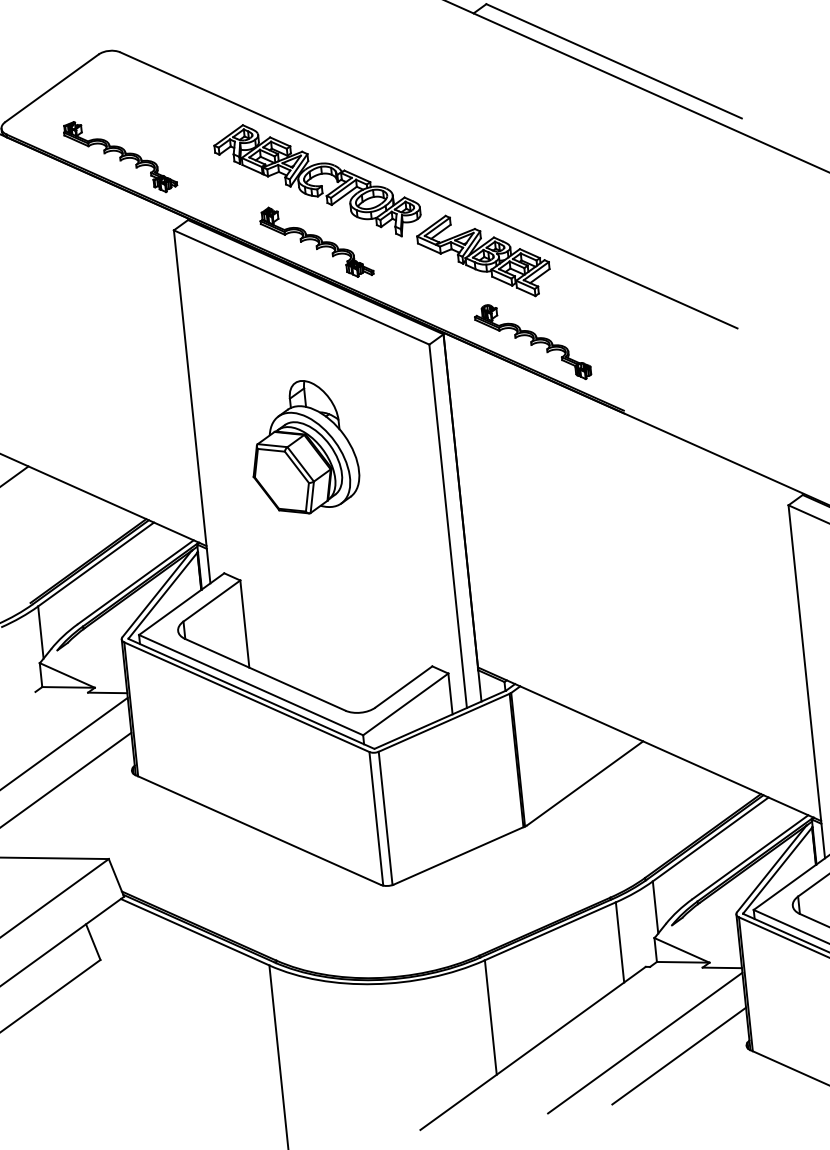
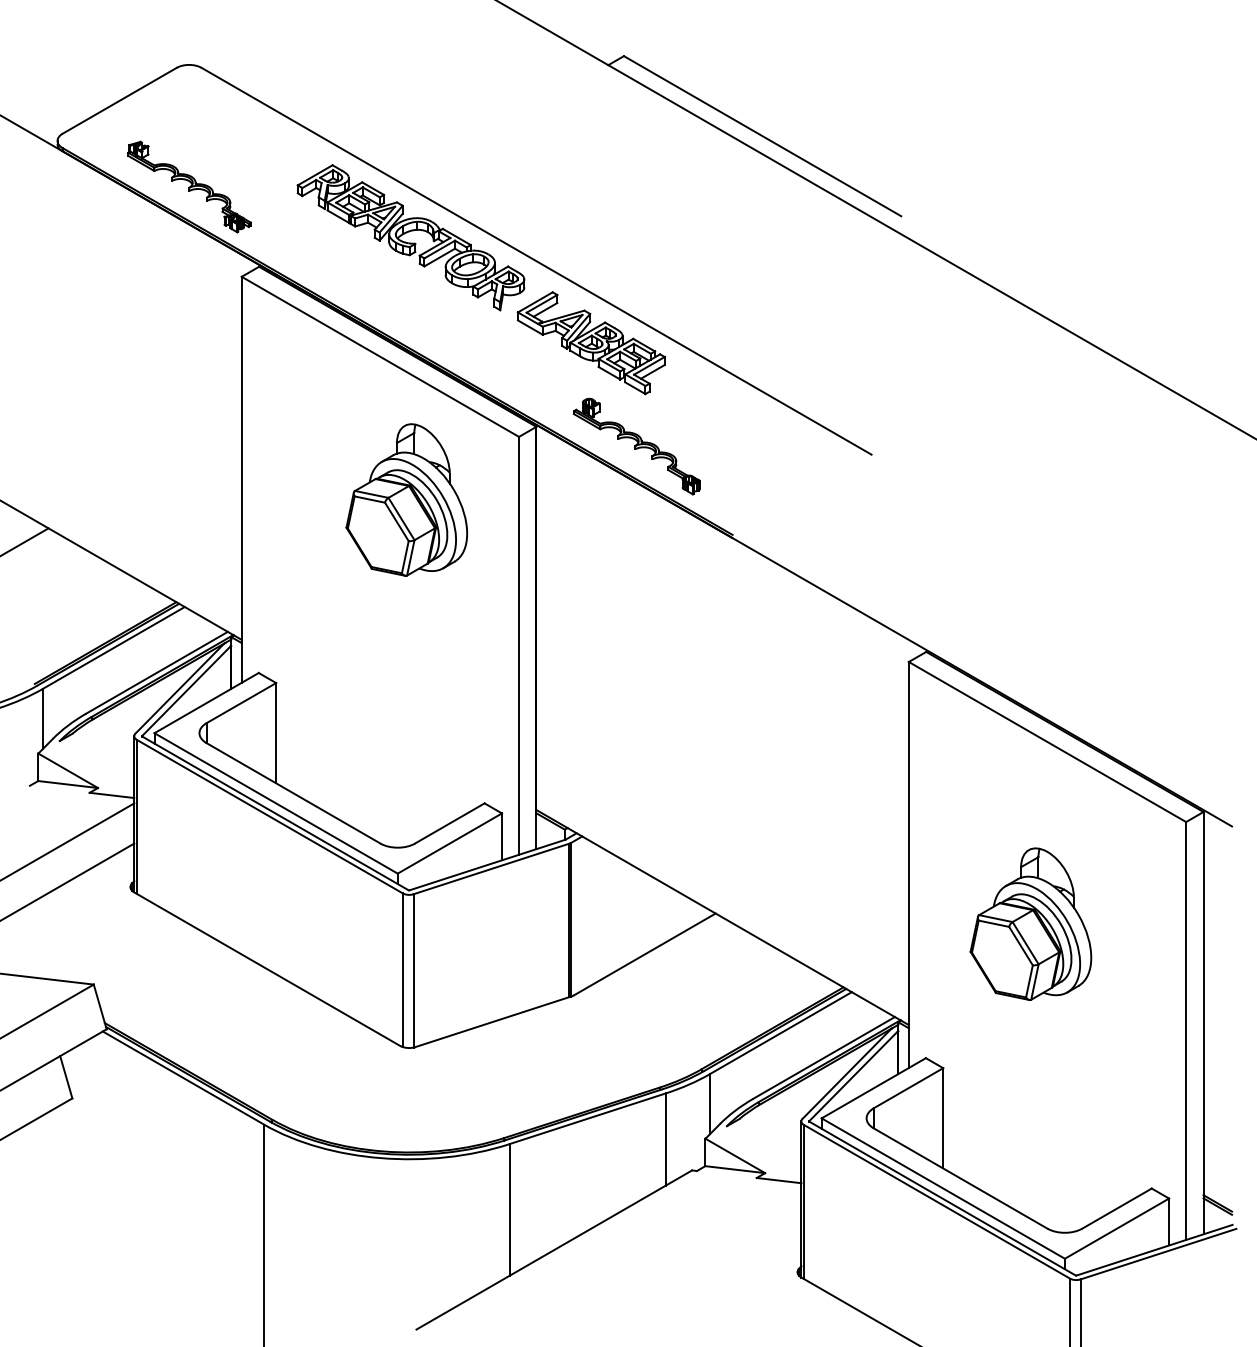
part: (316, 241) -> (402, 306), removed
part: (303, 446) -> (406, 499), moved
line: (645, 1042) -> (682, 1256), removed
line: (679, 1055) -> (719, 1275), removed

